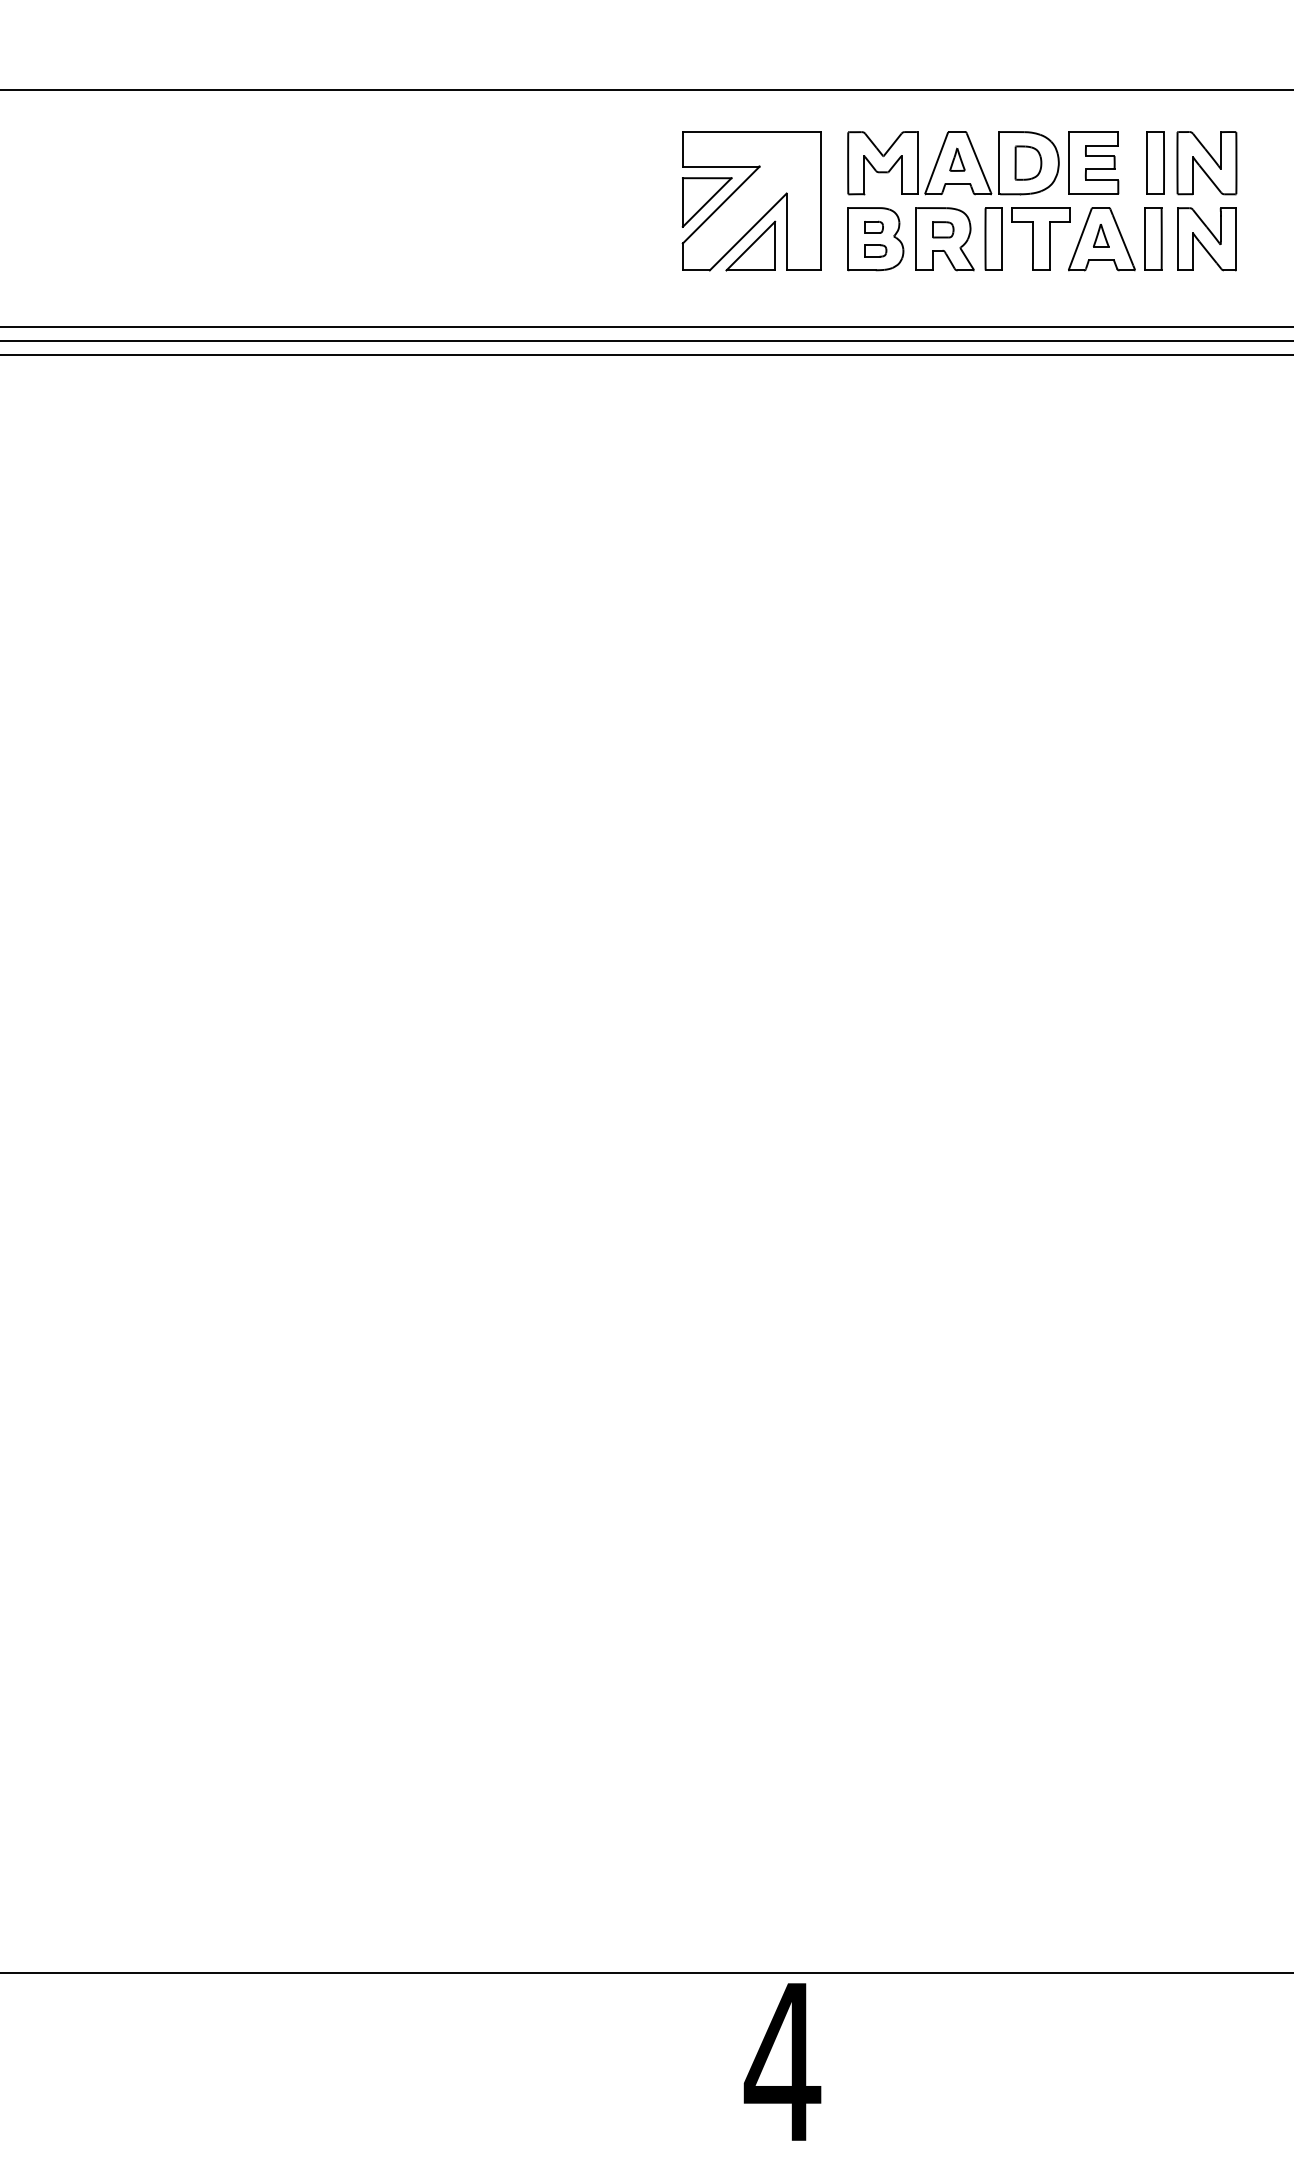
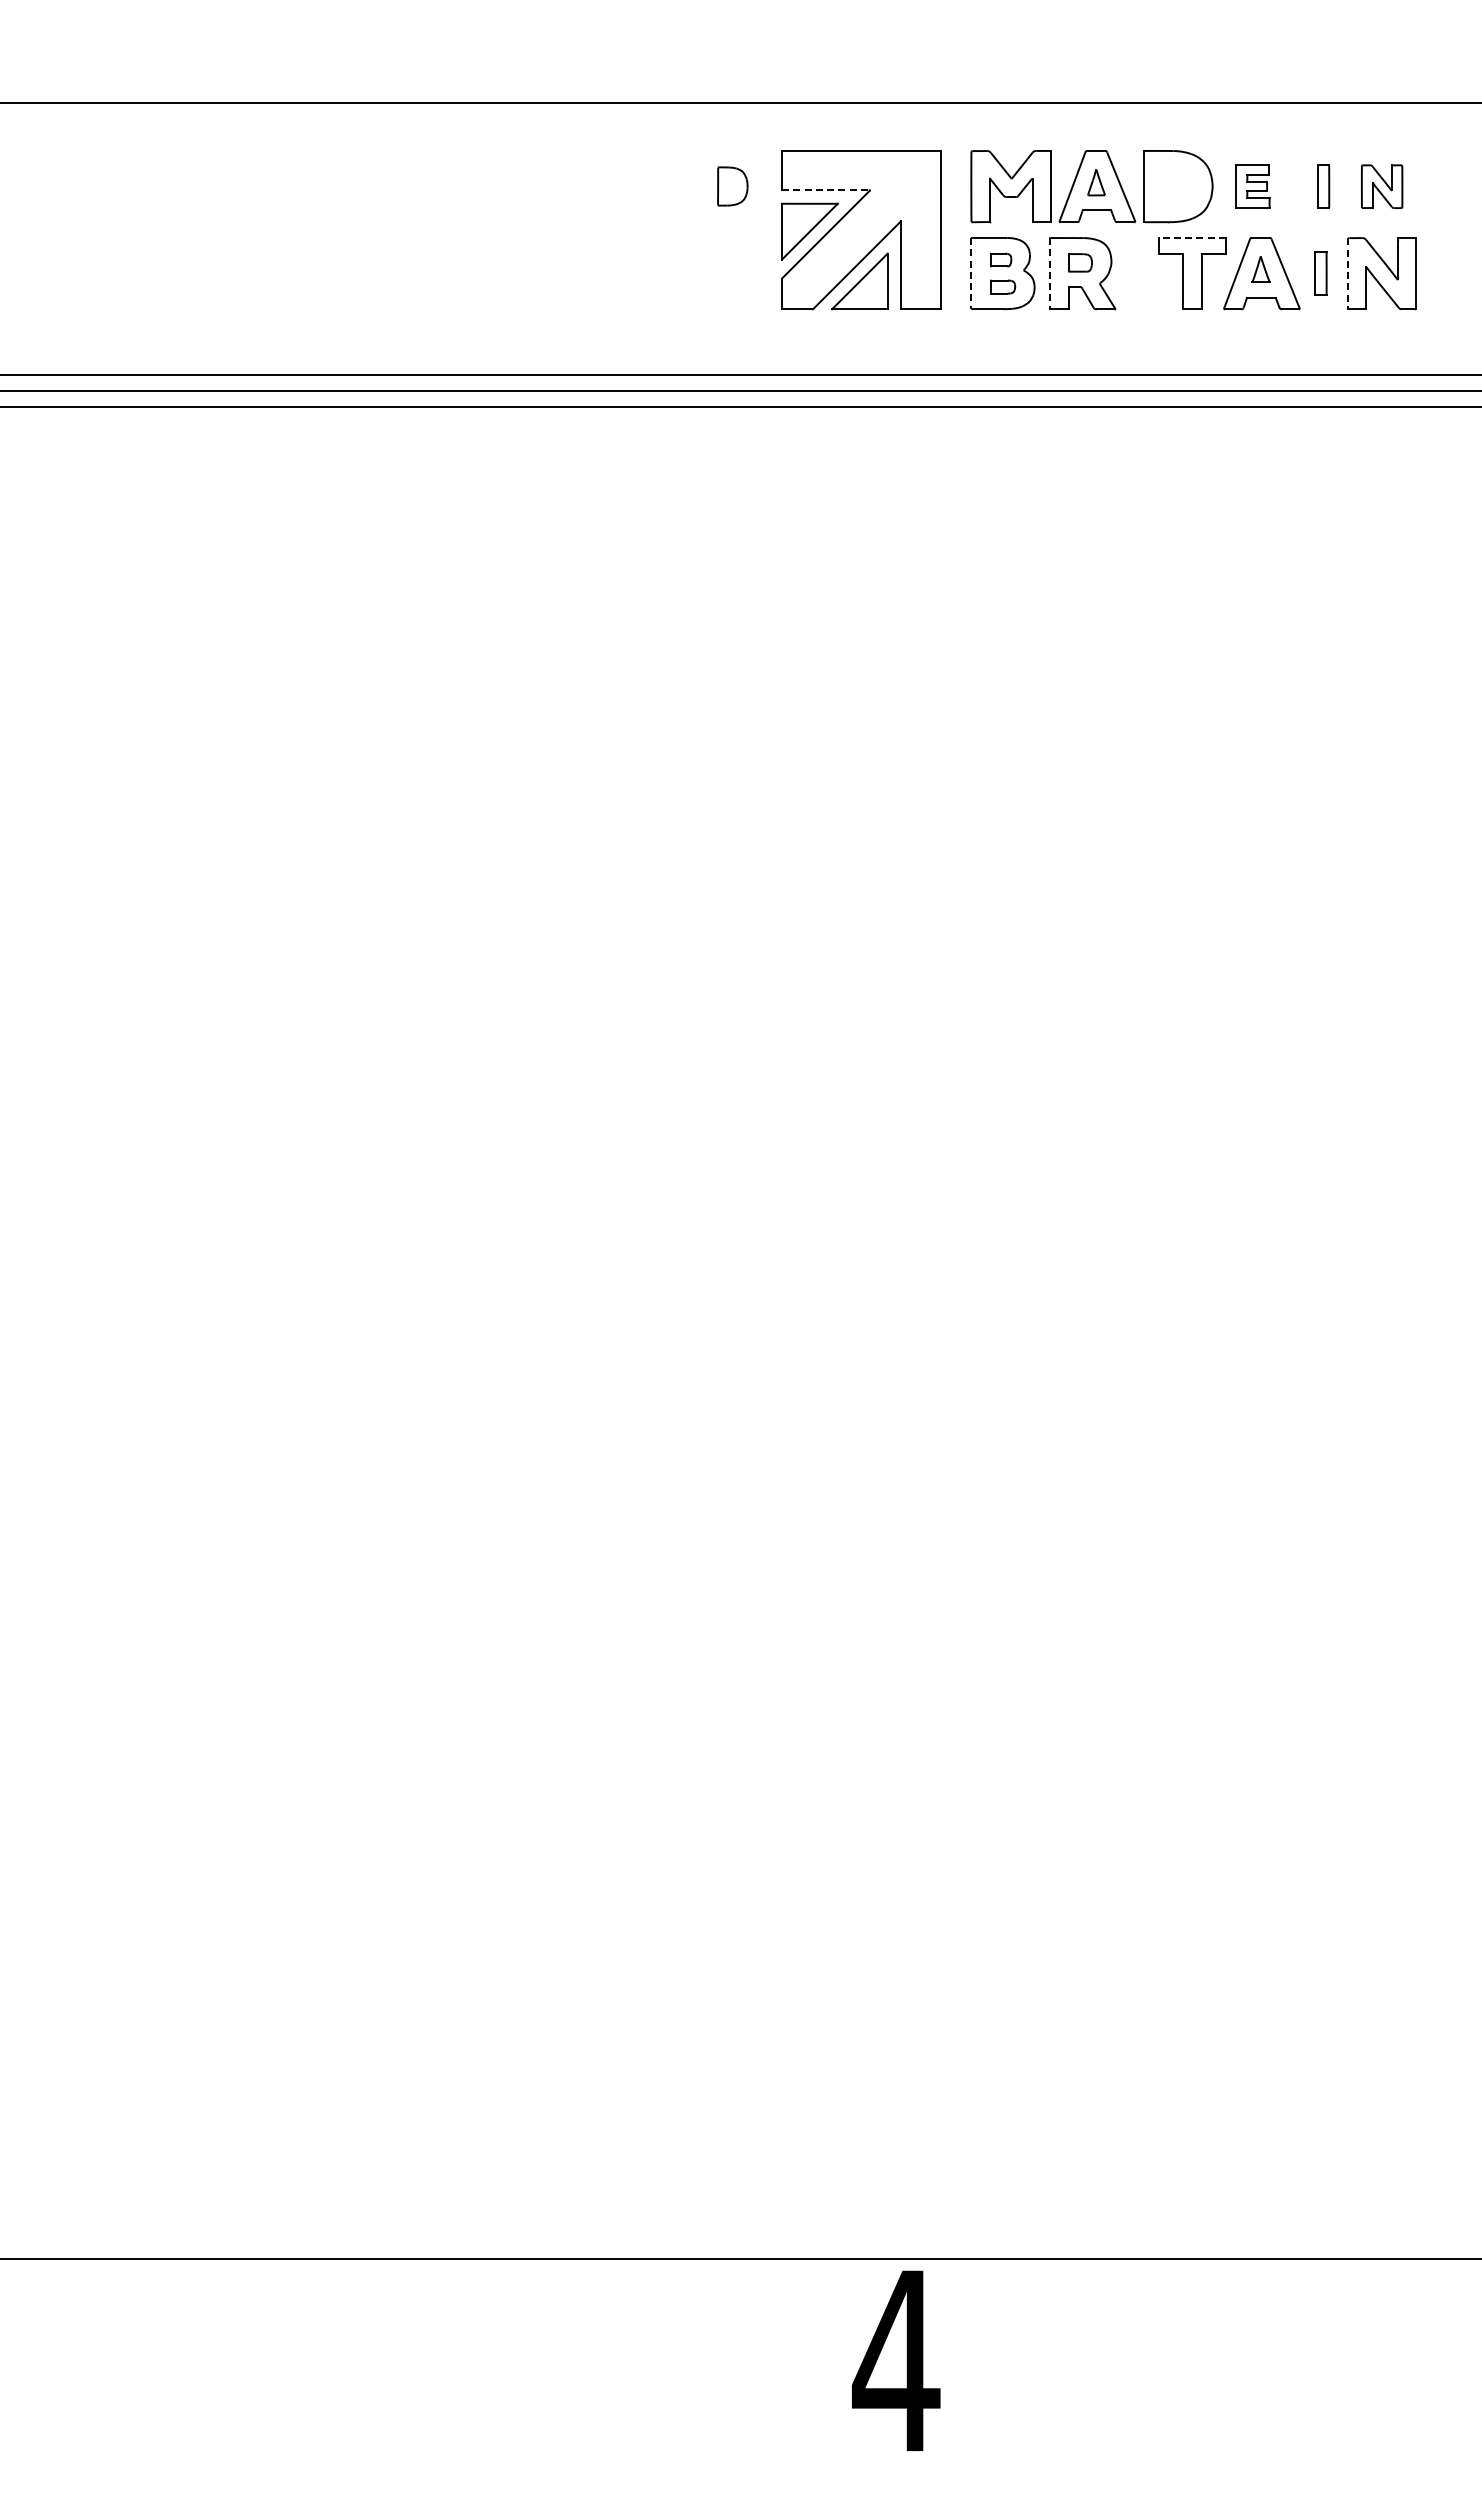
part: (1028, 163) -> (732, 186), moved
part: (1093, 163) -> (1252, 186), size x0.6
part: (1155, 163) -> (1323, 186), size x0.6
part: (1206, 163) -> (1381, 186), size x0.6
line: (720, 166) -> (825, 190), solid -> dashed
line: (1041, 208) -> (1192, 238), solid -> dashed
line: (848, 239) -> (971, 274), solid -> dashed
line: (916, 239) -> (1049, 273), solid -> dashed
part: (993, 239) -> (1137, 273), removed
part: (1153, 239) -> (1320, 273), size x0.6
line: (1177, 239) -> (1348, 273), solid -> dashed

